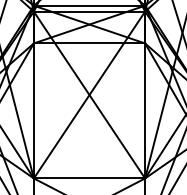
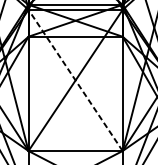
line: (89, 94) -> (75, 79), solid -> dashed

